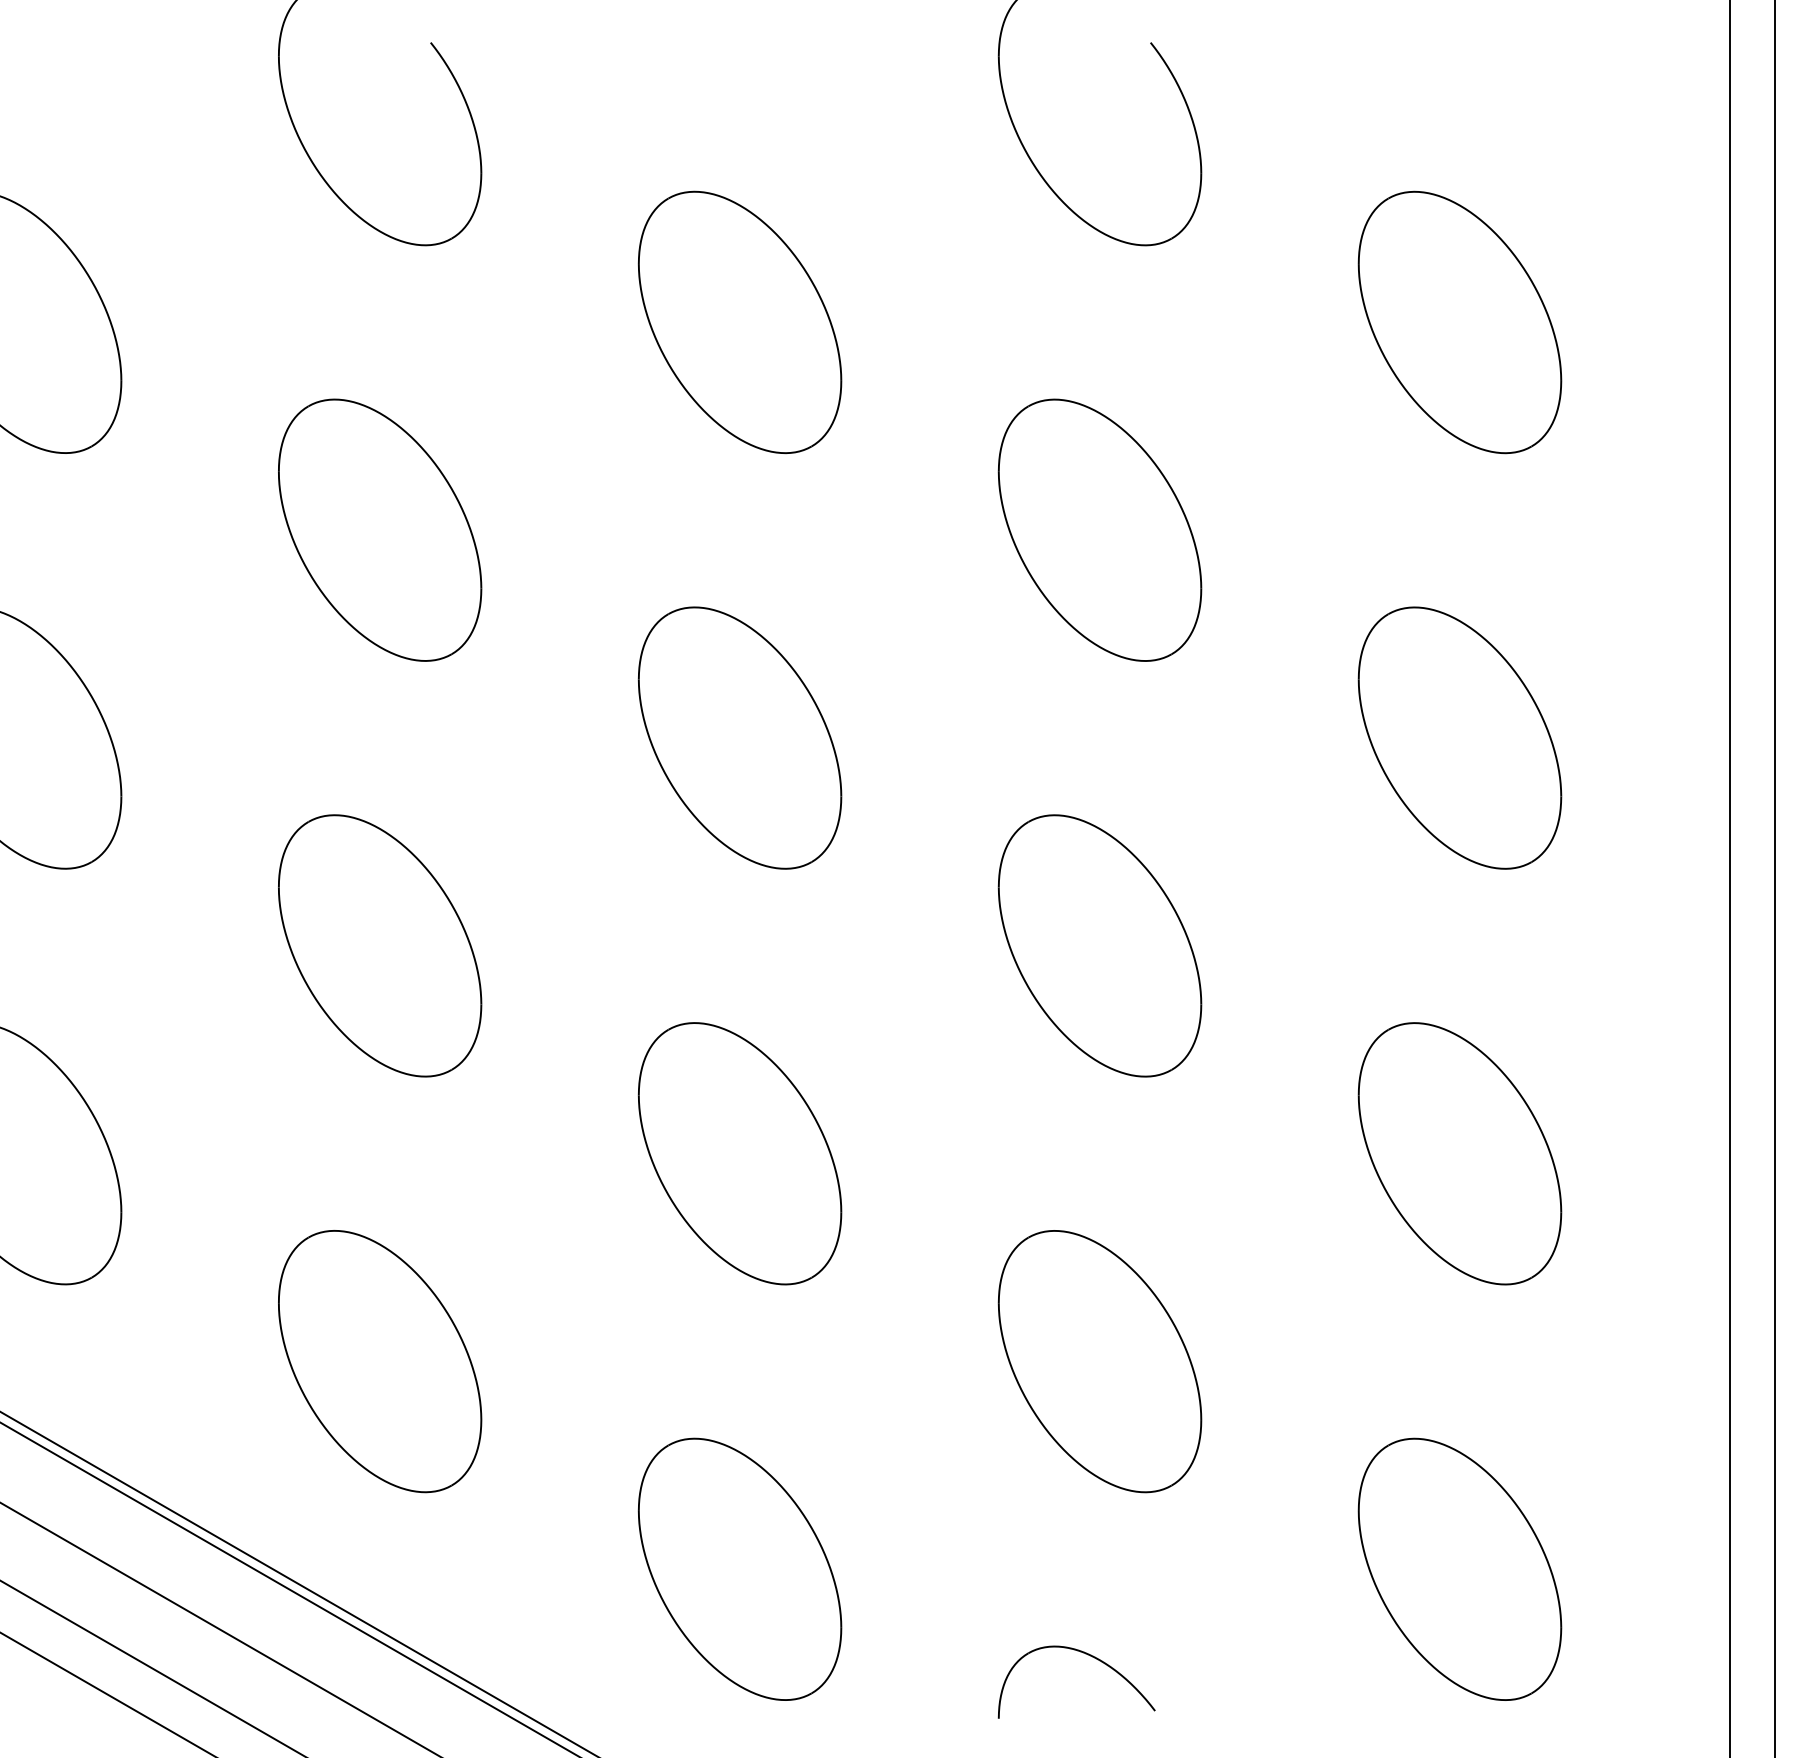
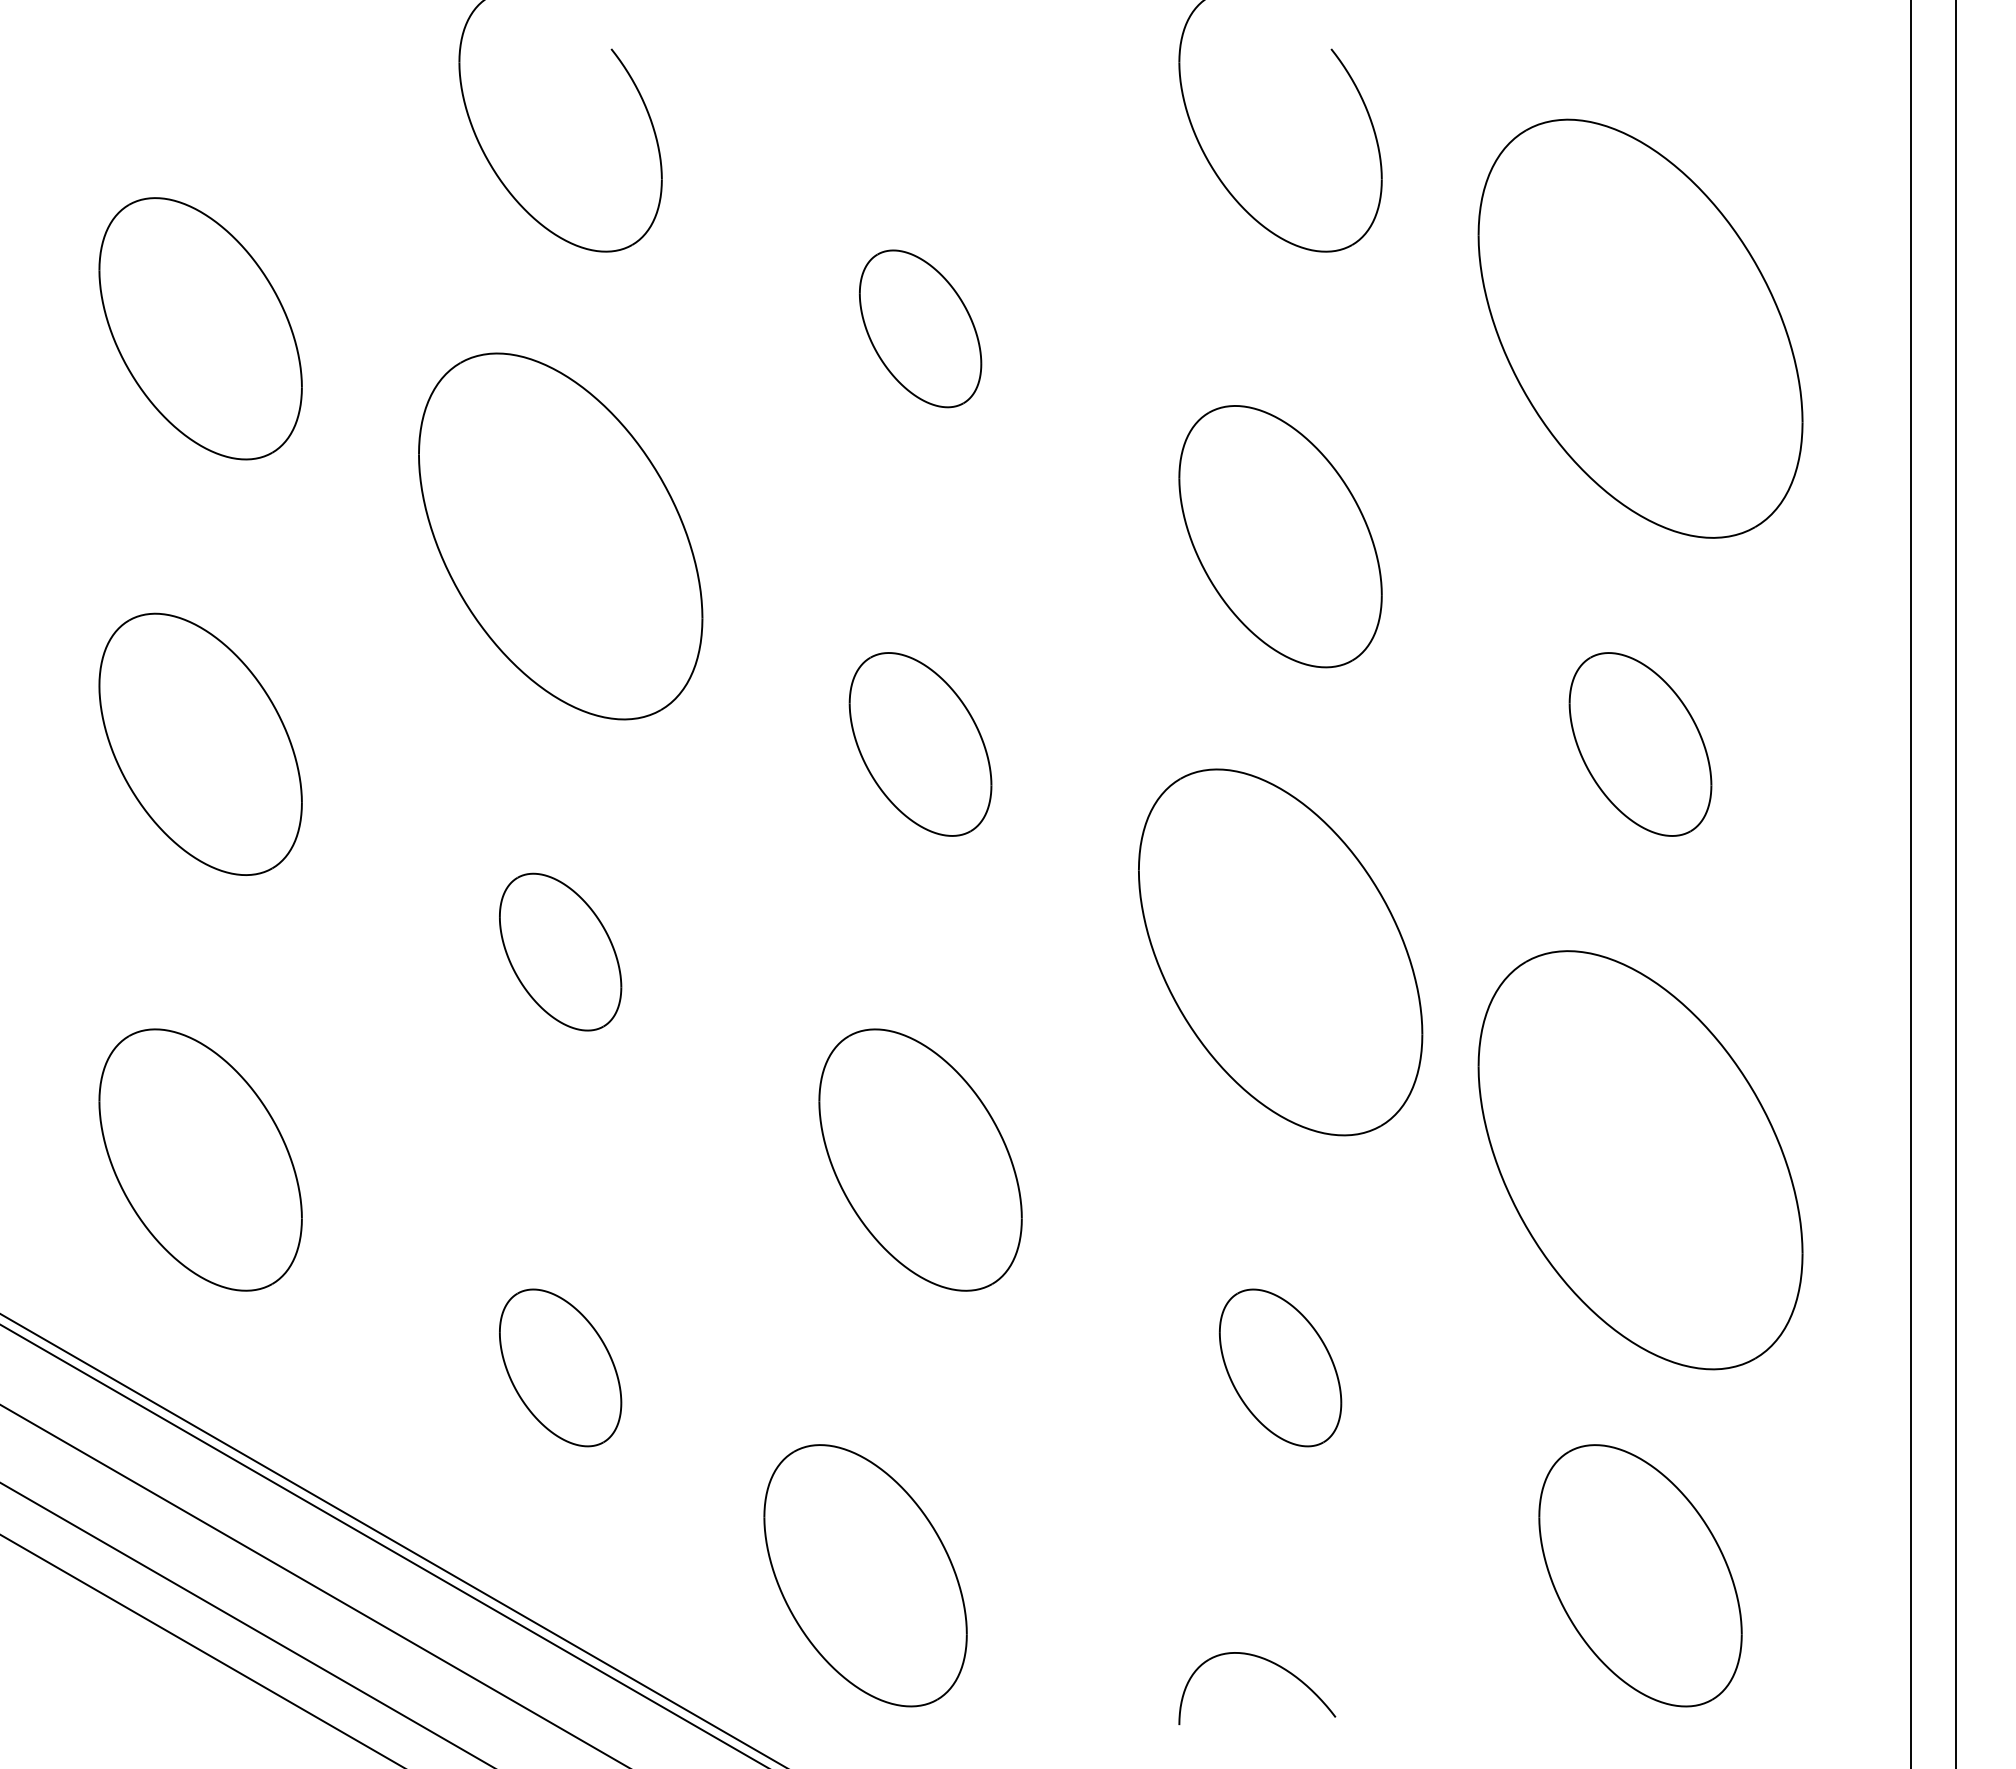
part: (739, 322) -> (920, 328), size x0.6
part: (1459, 322) -> (1640, 328), size x1.6
part: (379, 530) -> (560, 536), size x1.4
part: (739, 738) -> (920, 744), size x0.7
part: (1459, 738) -> (1640, 744), size x0.7
part: (379, 945) -> (560, 951), size x0.6
part: (1099, 945) -> (1280, 951), size x1.4
part: (1459, 1153) -> (1640, 1159), size x1.6
part: (379, 1361) -> (560, 1367), size x0.6
part: (1099, 1361) -> (1280, 1367), size x0.6
part: (739, 1569) -> (865, 1575), moved

